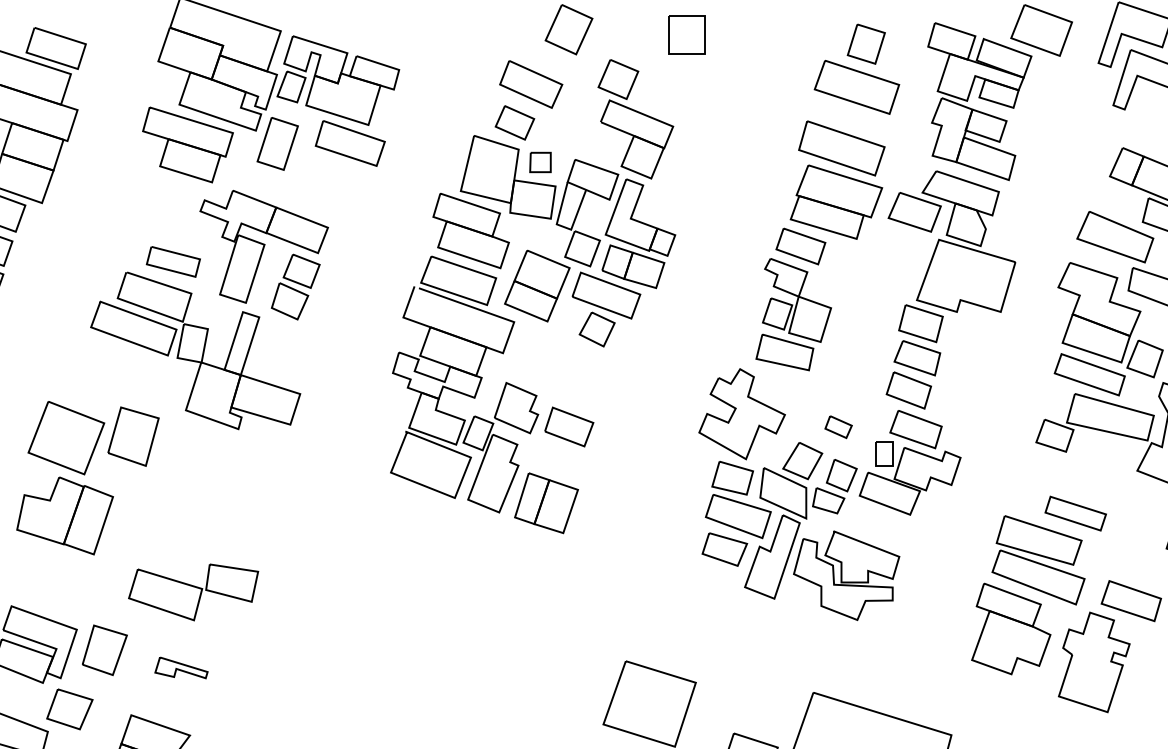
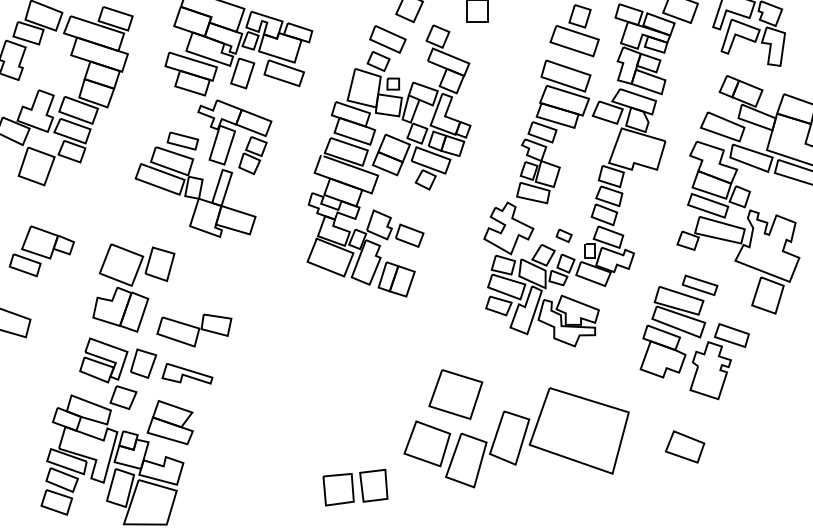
part: (87, 477) -> (133, 287), moved
part: (181, 667) -> (187, 373), size x1.67

